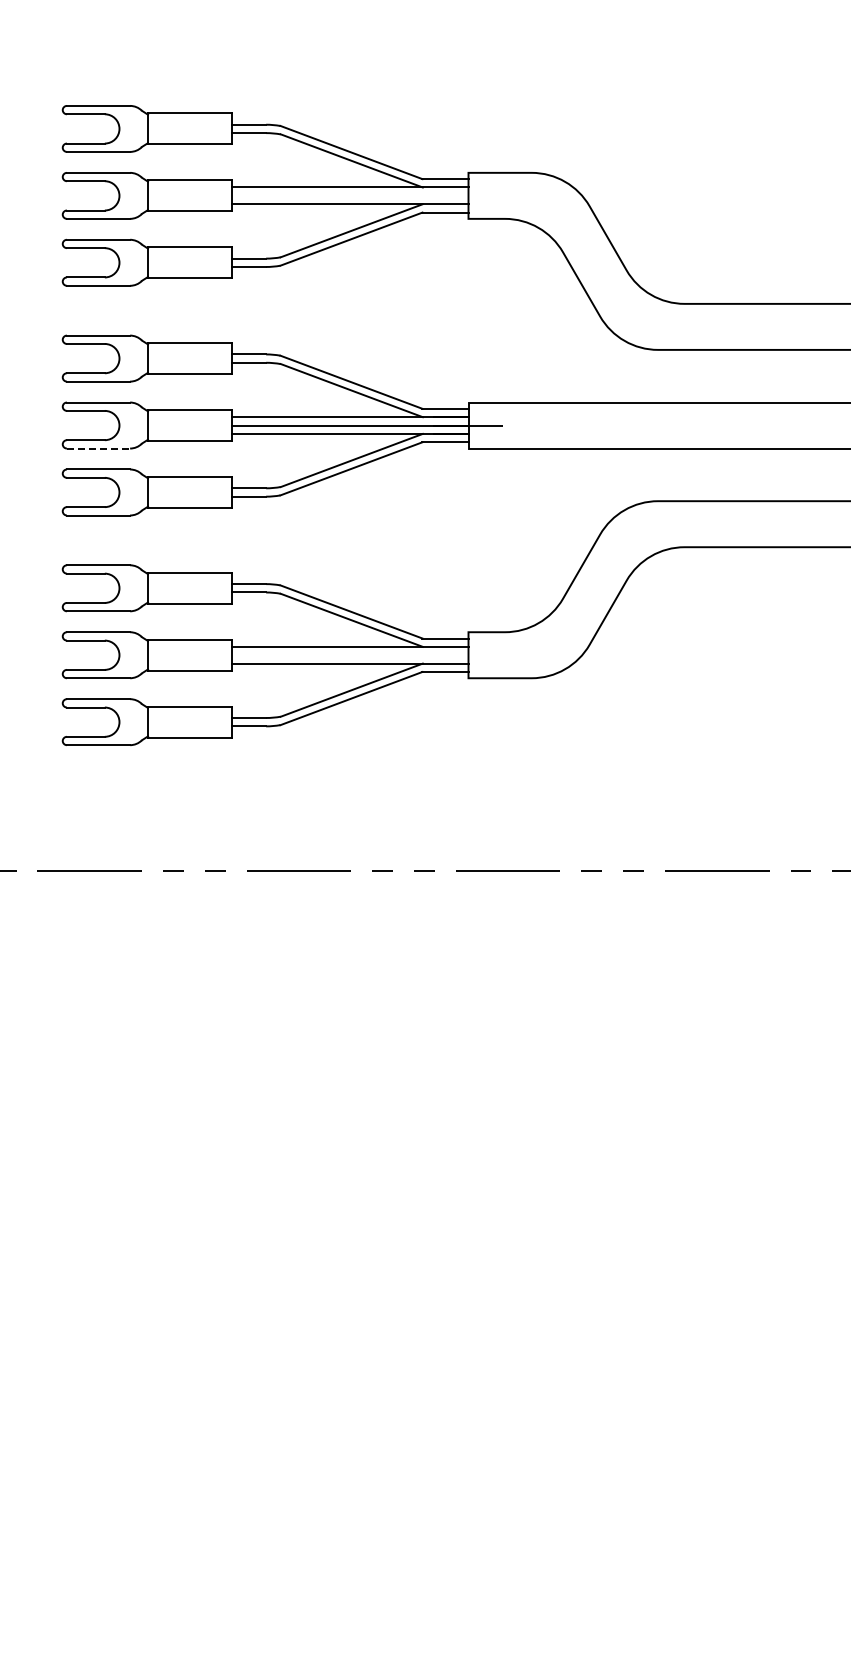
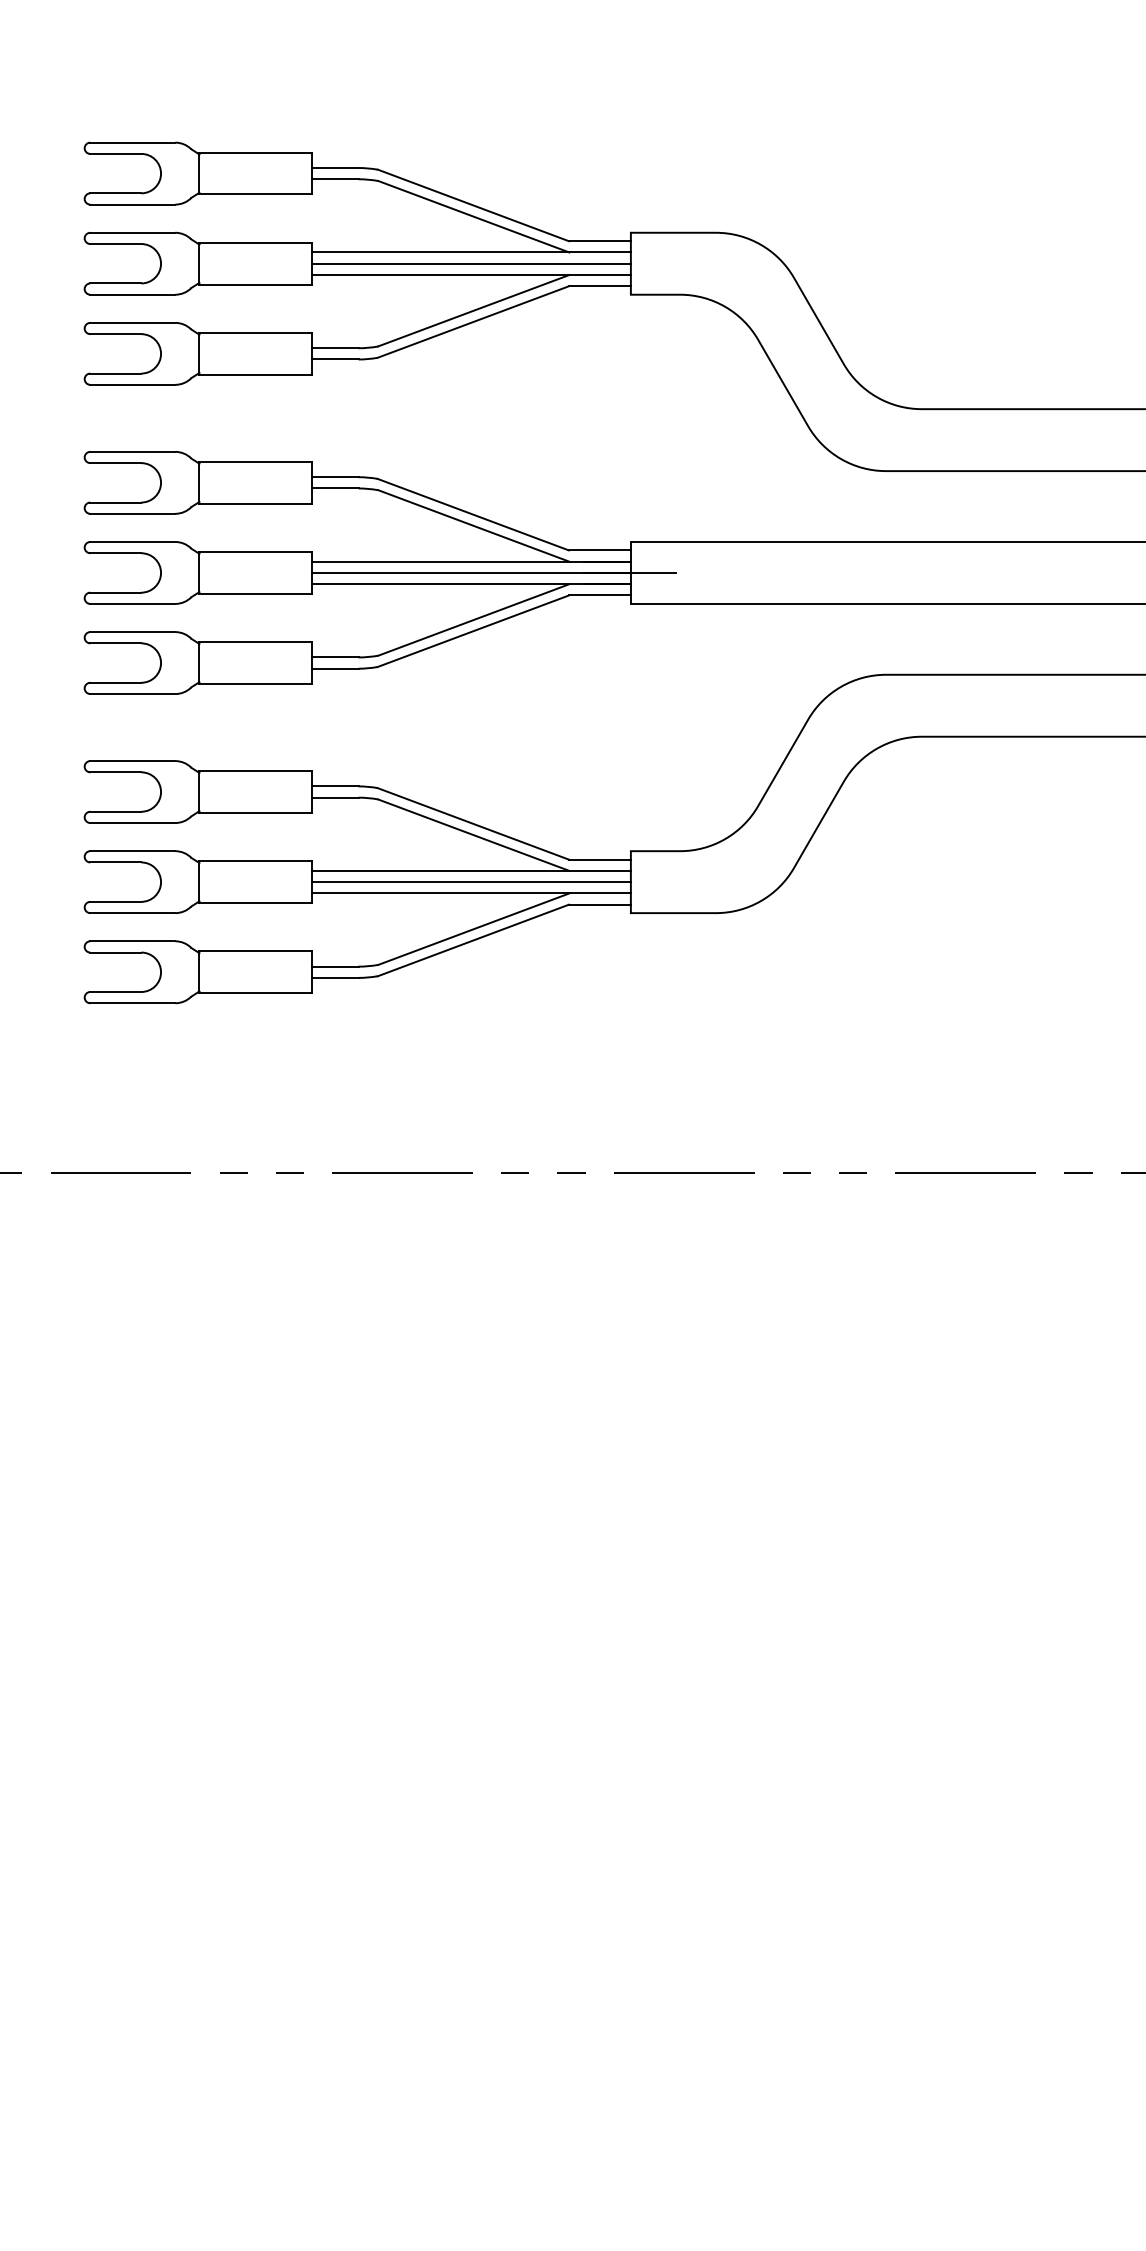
line: (349, 195) -> (470, 263), added
line: (98, 448) -> (132, 603), dashed -> solid
line: (349, 655) -> (470, 882), added

